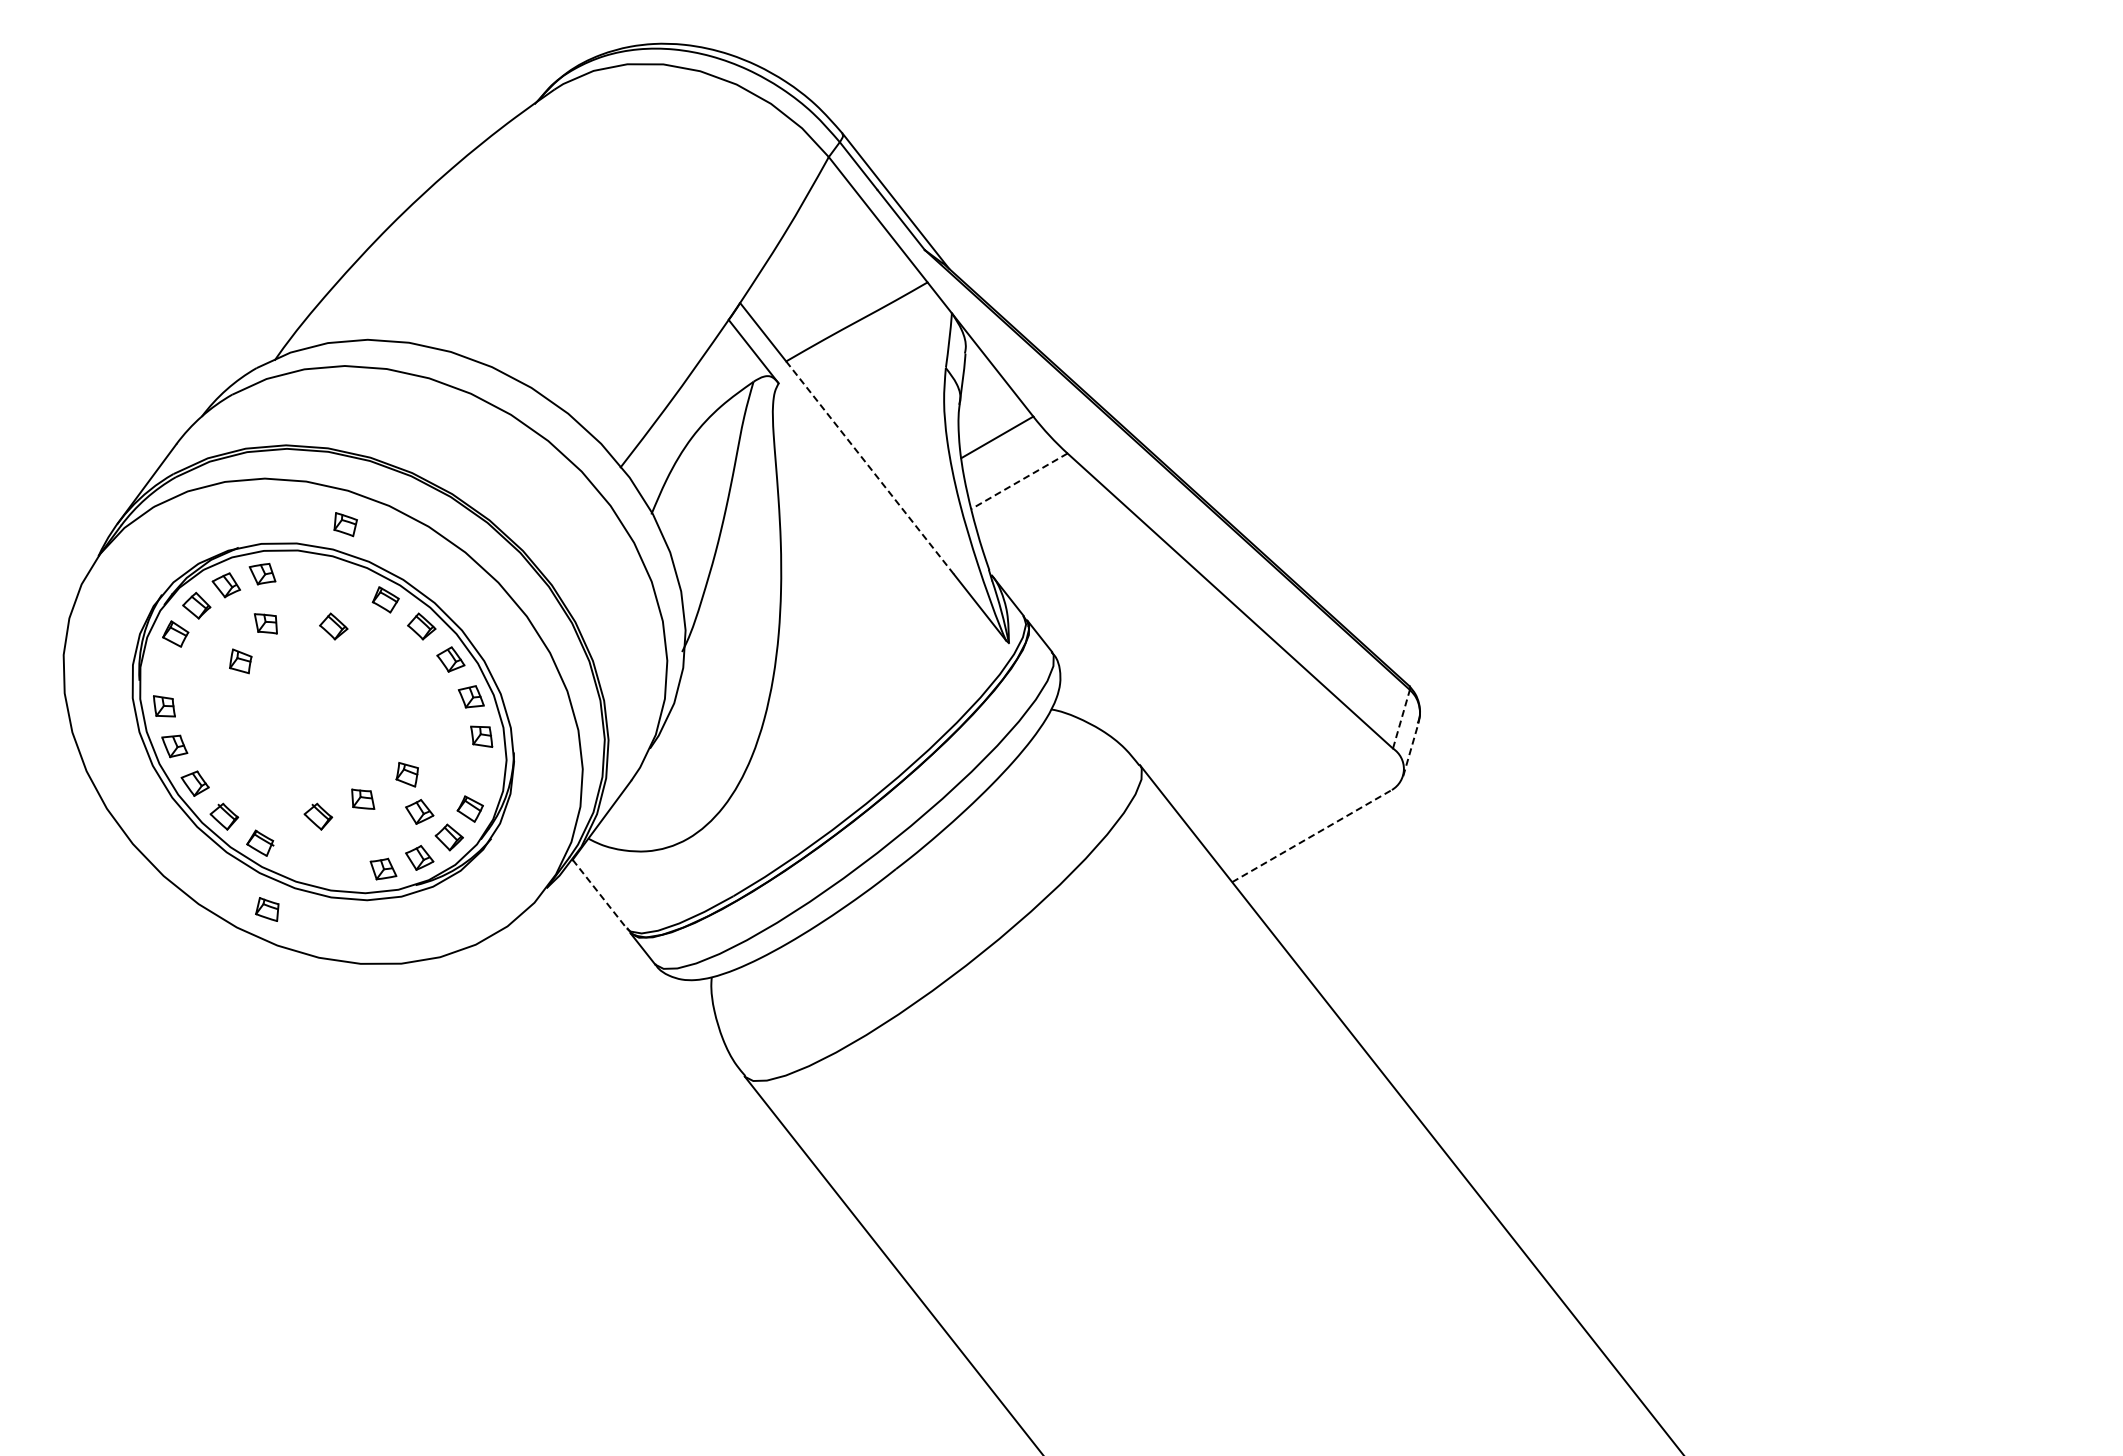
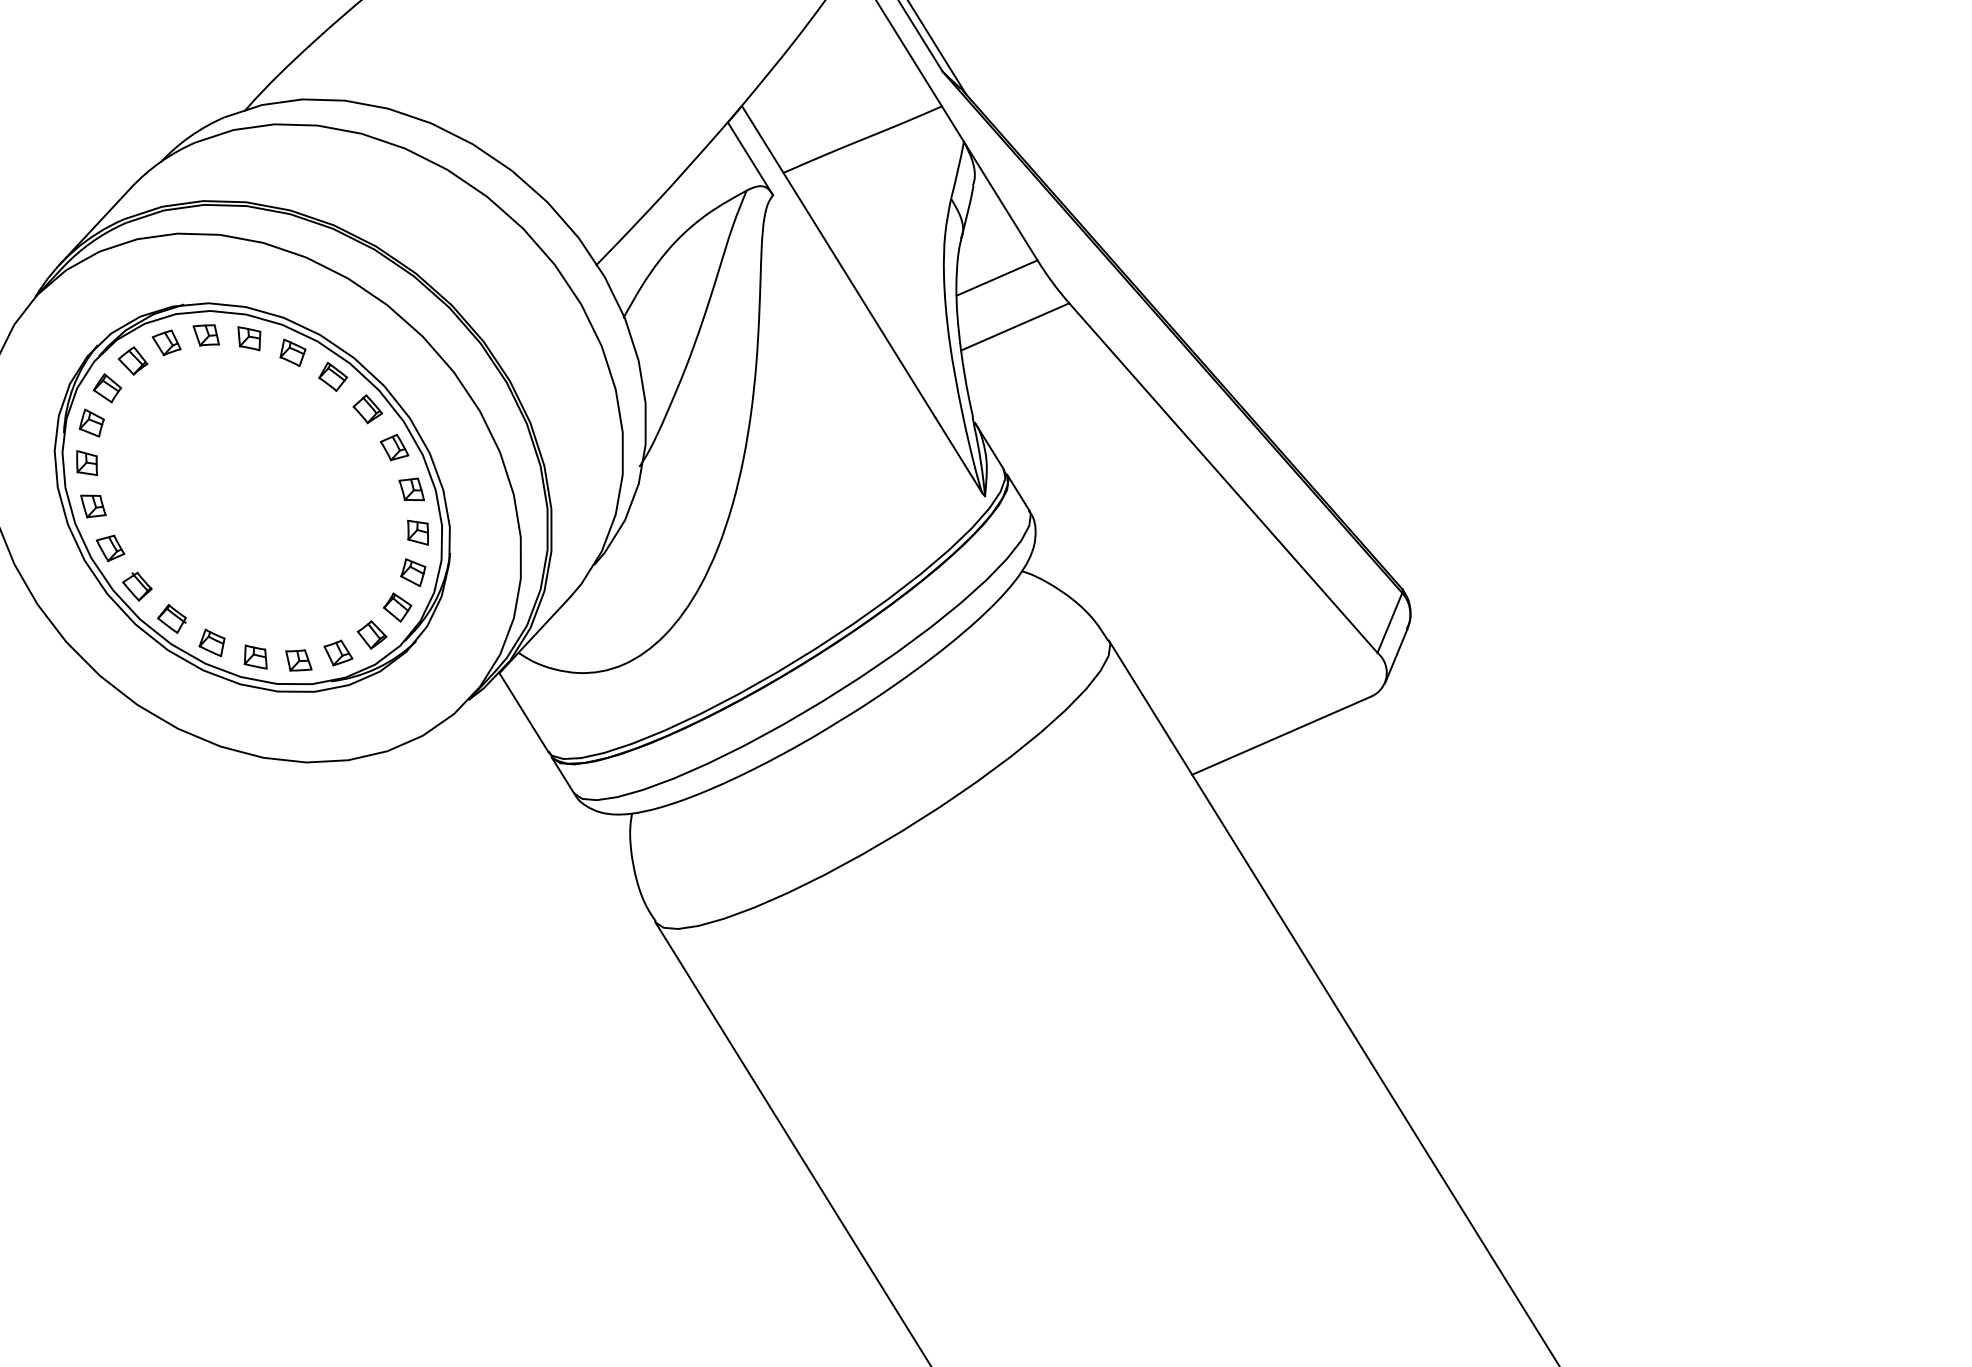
line: (870, 467) -> (859, 294), dashed -> solid
line: (1019, 481) -> (1015, 327), dashed -> solid
part: (345, 524) -> (292, 352), moved
part: (265, 623) -> (248, 338), moved
part: (333, 626) -> (274, 398), removed
part: (240, 661) -> (91, 423), moved
line: (1401, 719) -> (1389, 623), dashed -> solid
line: (1410, 749) -> (1395, 655), dashed -> solid
part: (406, 774) -> (412, 572), moved
part: (363, 798) -> (256, 656), moved
part: (419, 811) -> (343, 604), removed
part: (318, 816) -> (236, 597), removed
line: (1312, 835) -> (1282, 735), dashed -> solid
line: (599, 894) -> (523, 712), dashed -> solid
part: (267, 909) -> (212, 642), moved

